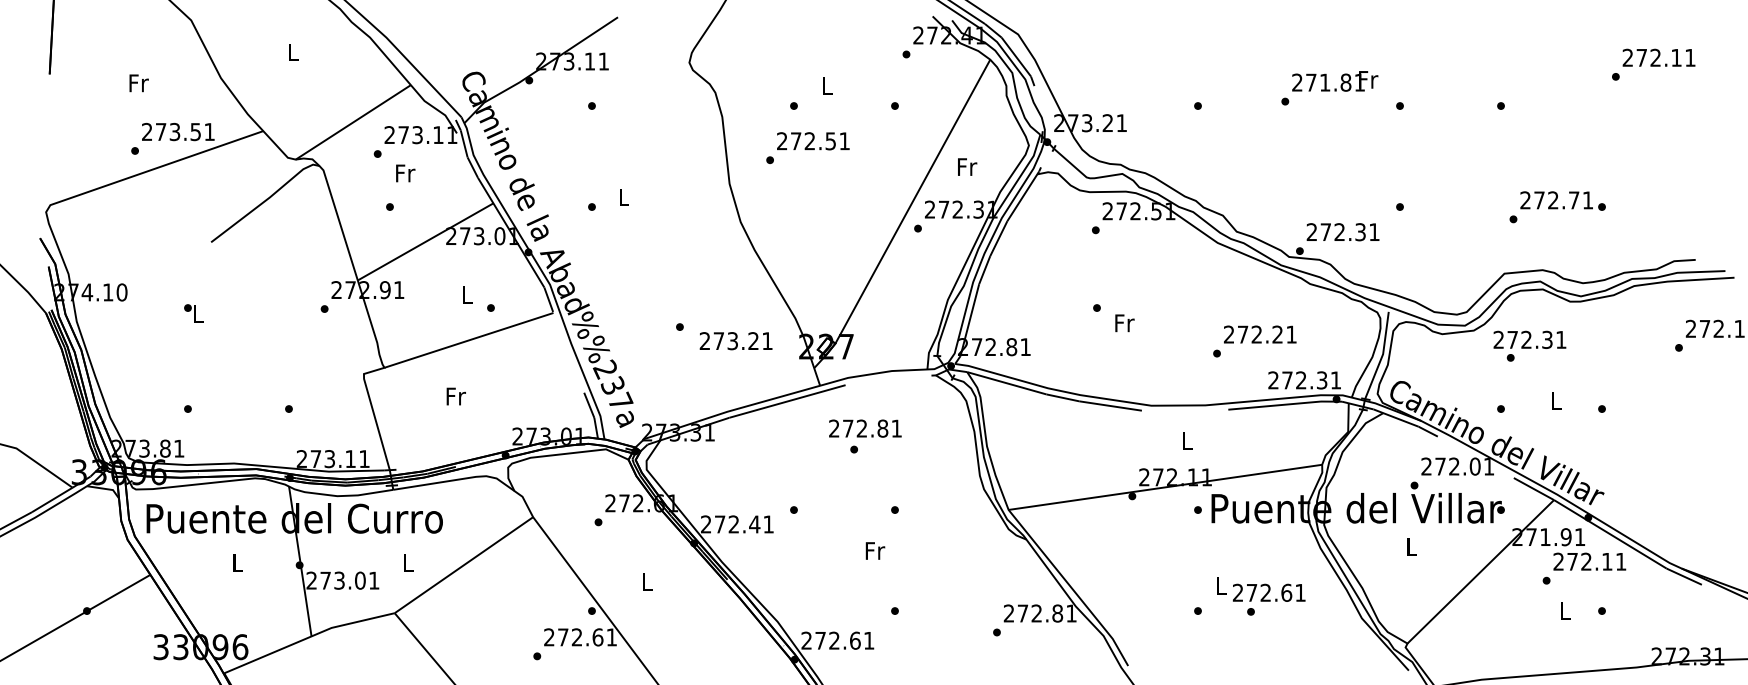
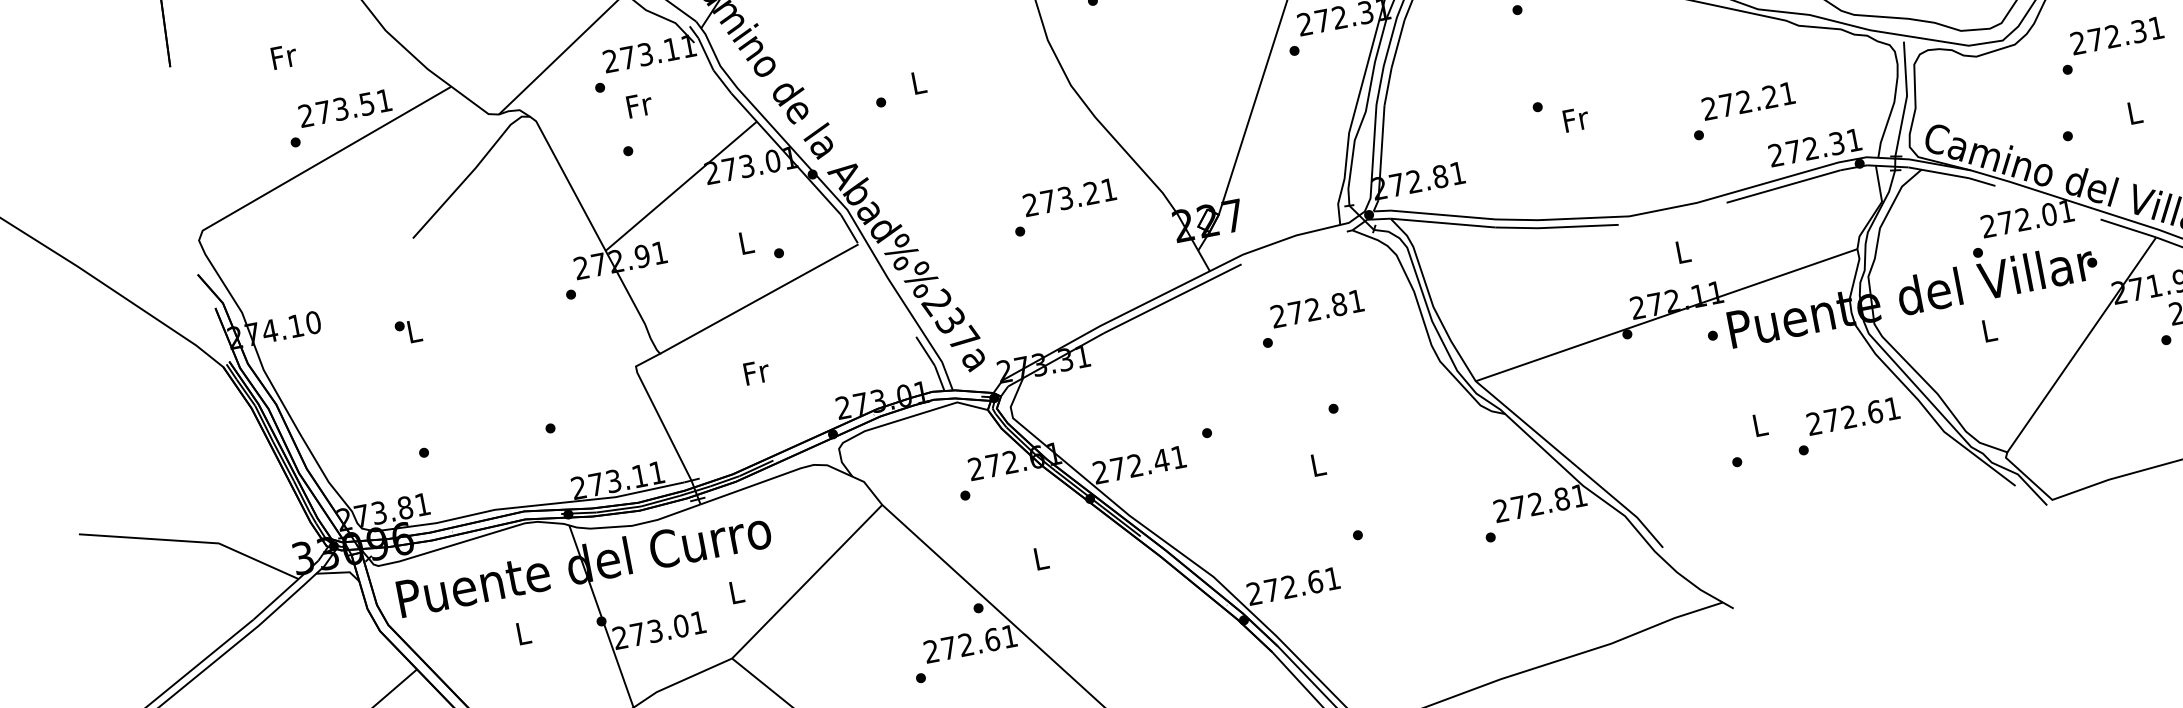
text: (1529, 339) -> (2116, 35), moved
text: (735, 341) -> (1069, 198), moved
text: (865, 428) -> (1317, 308), moved
text: (875, 550) -> (1318, 464), Fr -> L
text: (1268, 592) -> (1852, 415), moved

